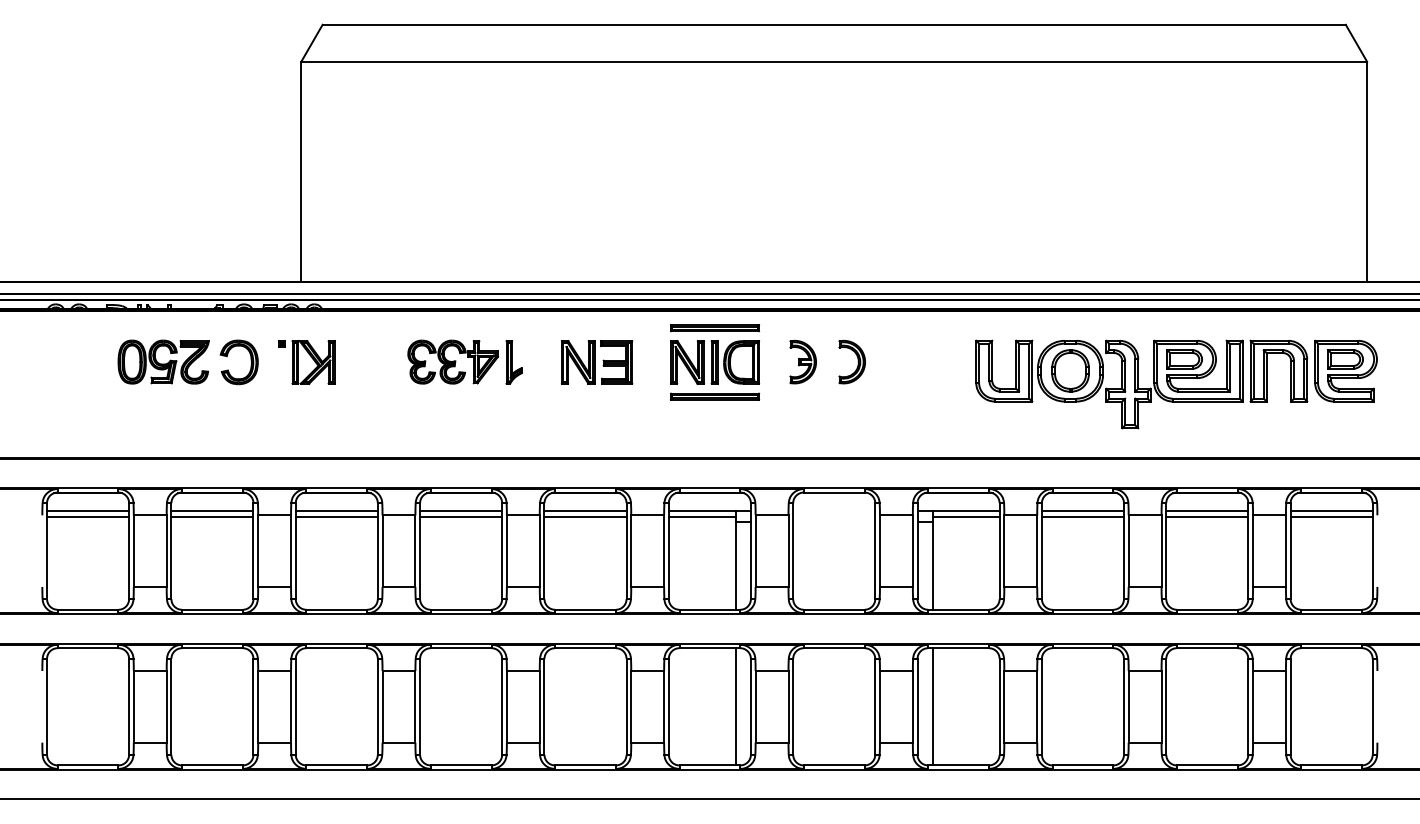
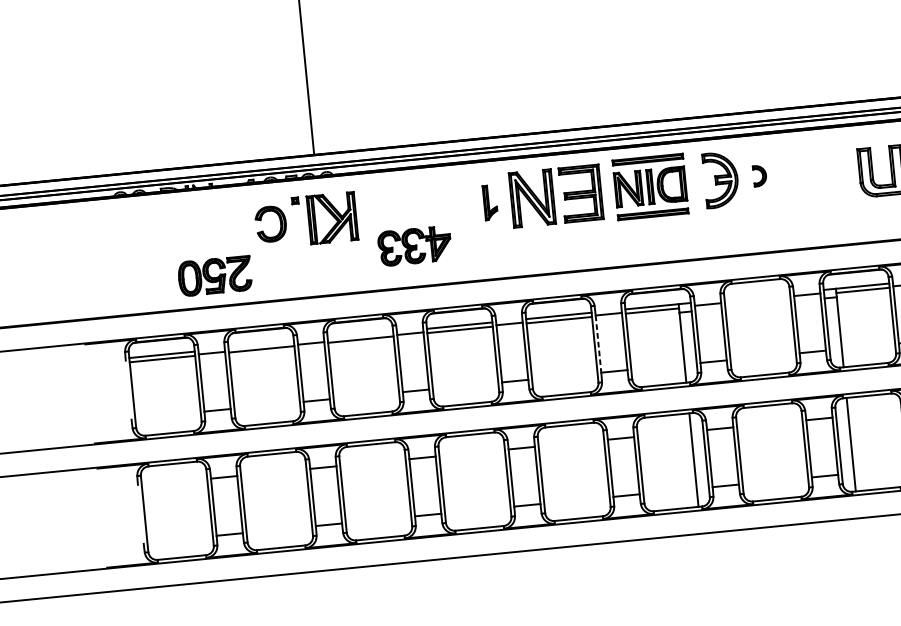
part: (163, 361) -> (215, 275), moved
part: (452, 361) -> (414, 245), moved
part: (802, 361) -> (720, 179), size x1.6
part: (851, 361) -> (759, 175), size x0.6
part: (306, 362) -> (324, 219), size x1.4
part: (597, 362) -> (556, 196), size x1.6
line: (212, 511) -> (261, 345), removed
line: (336, 511) -> (360, 335), removed
line: (631, 551) -> (598, 344), solid -> dashed

